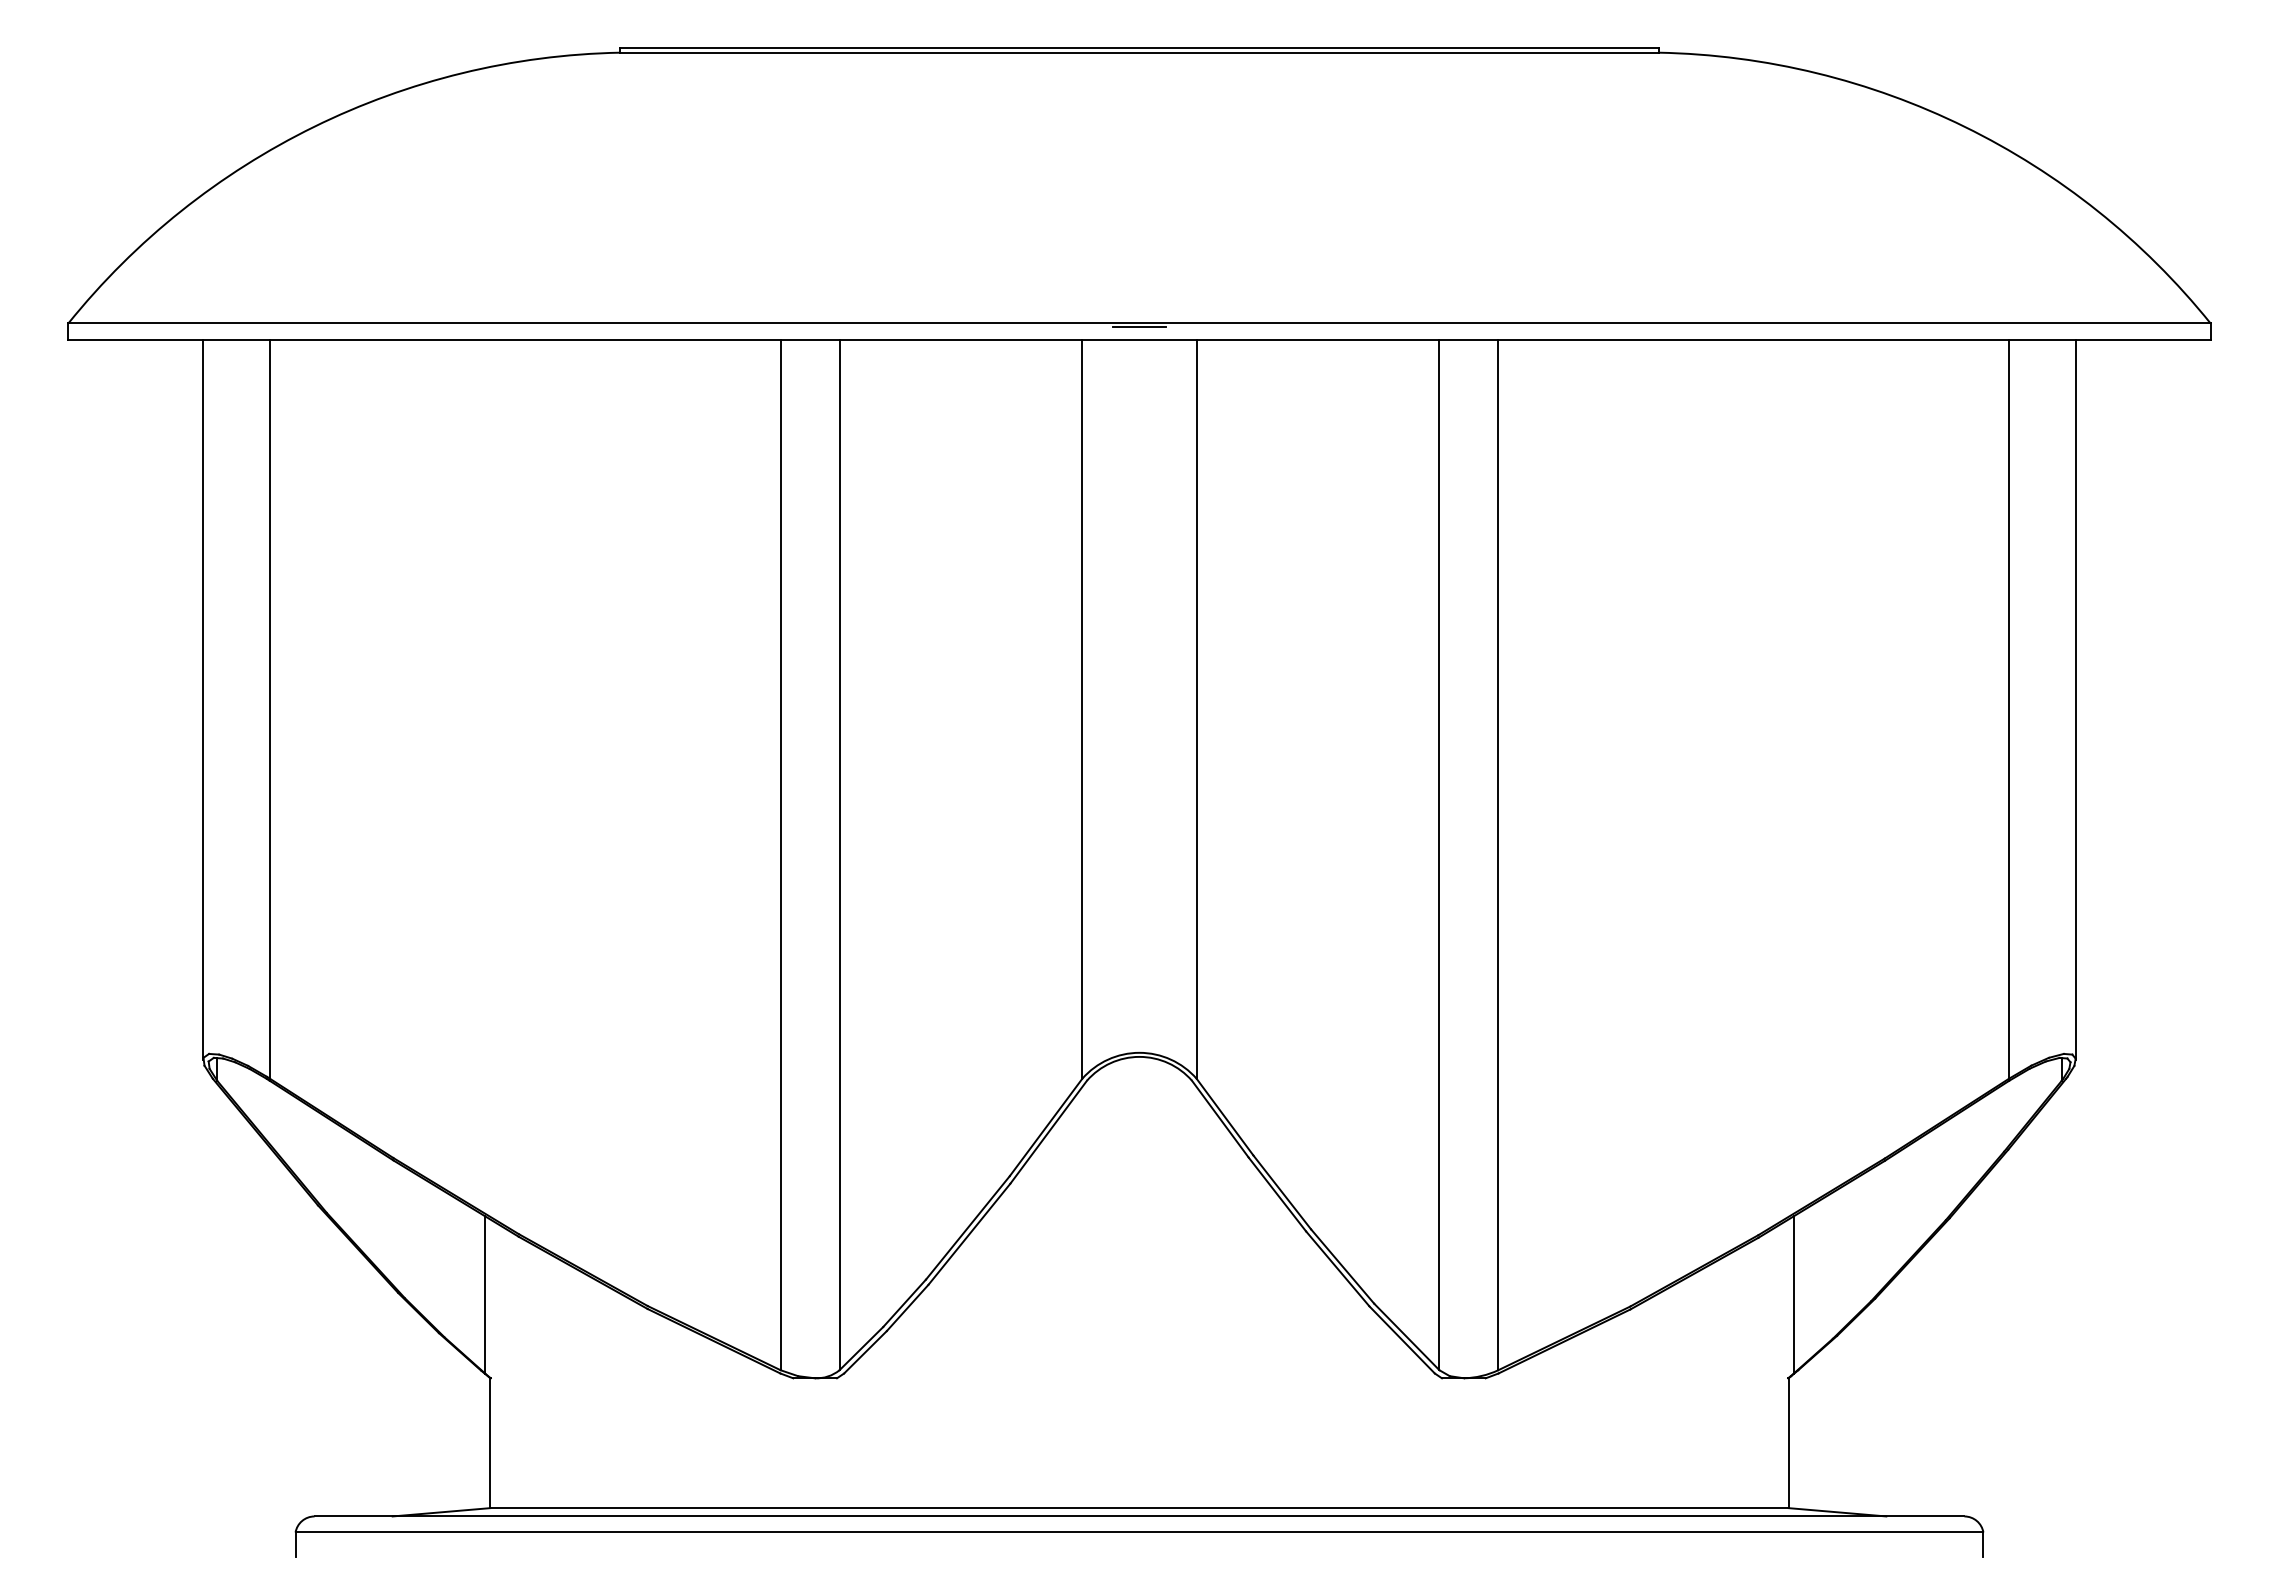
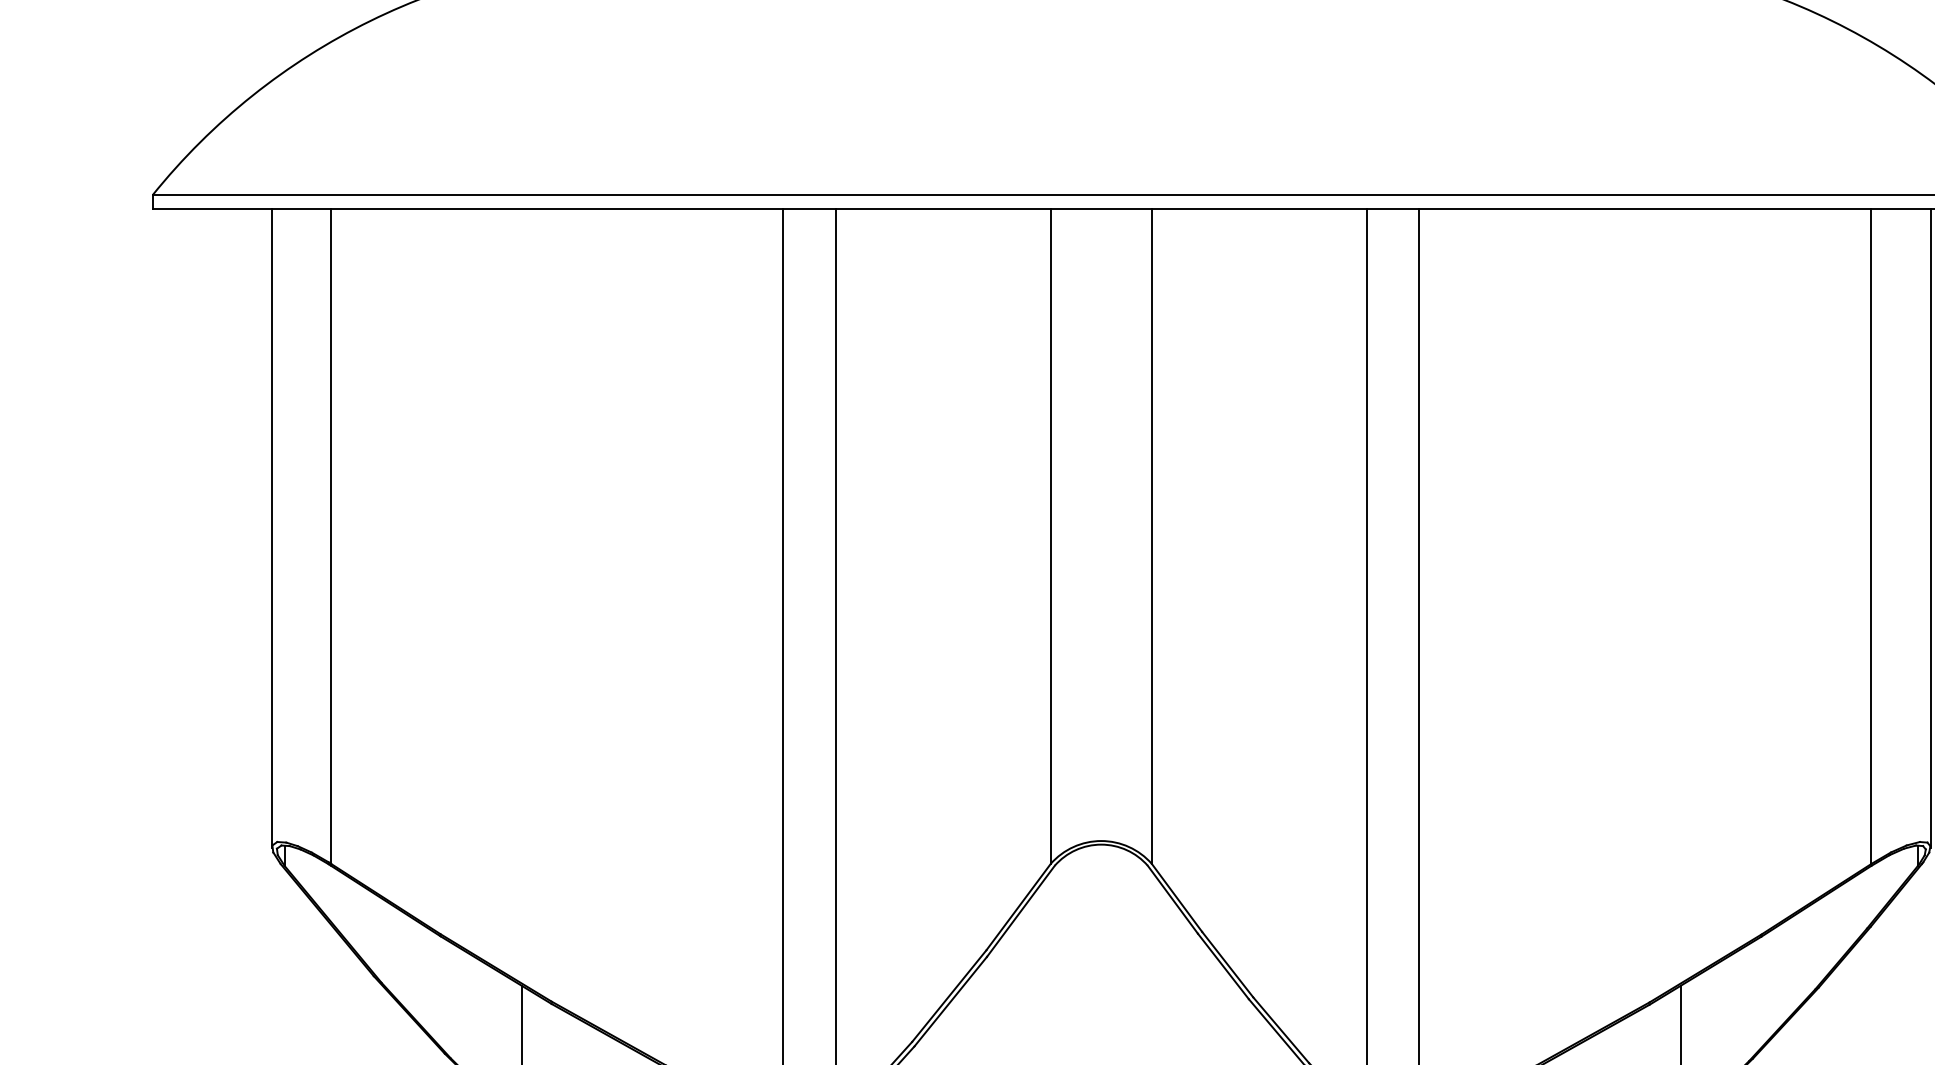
line: (1139, 326) -> (1101, 197), removed

